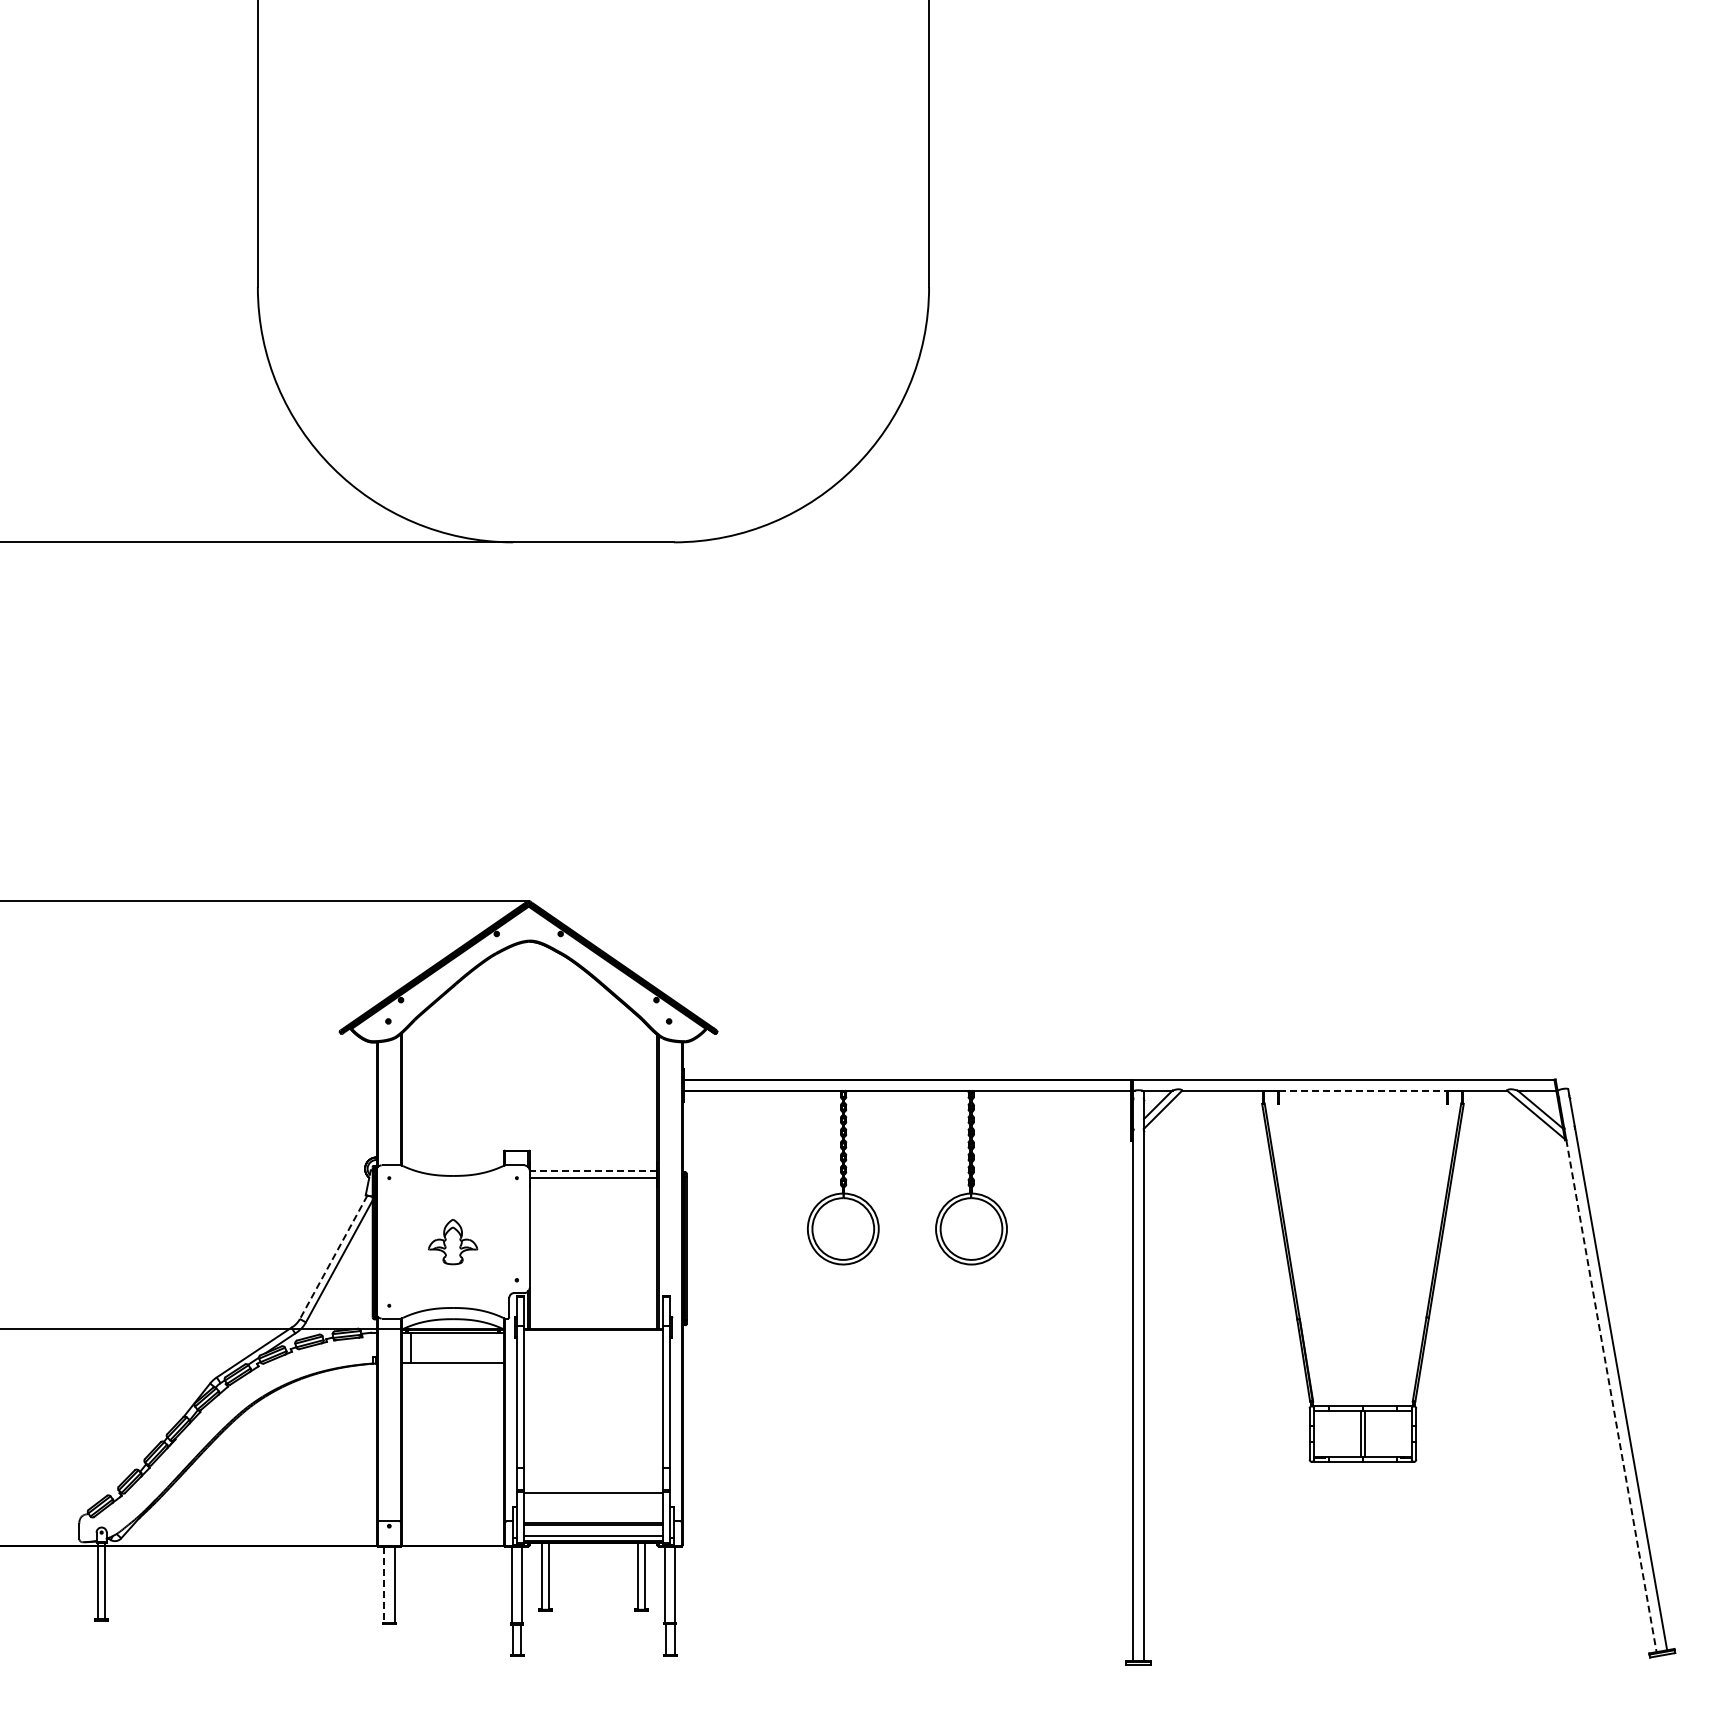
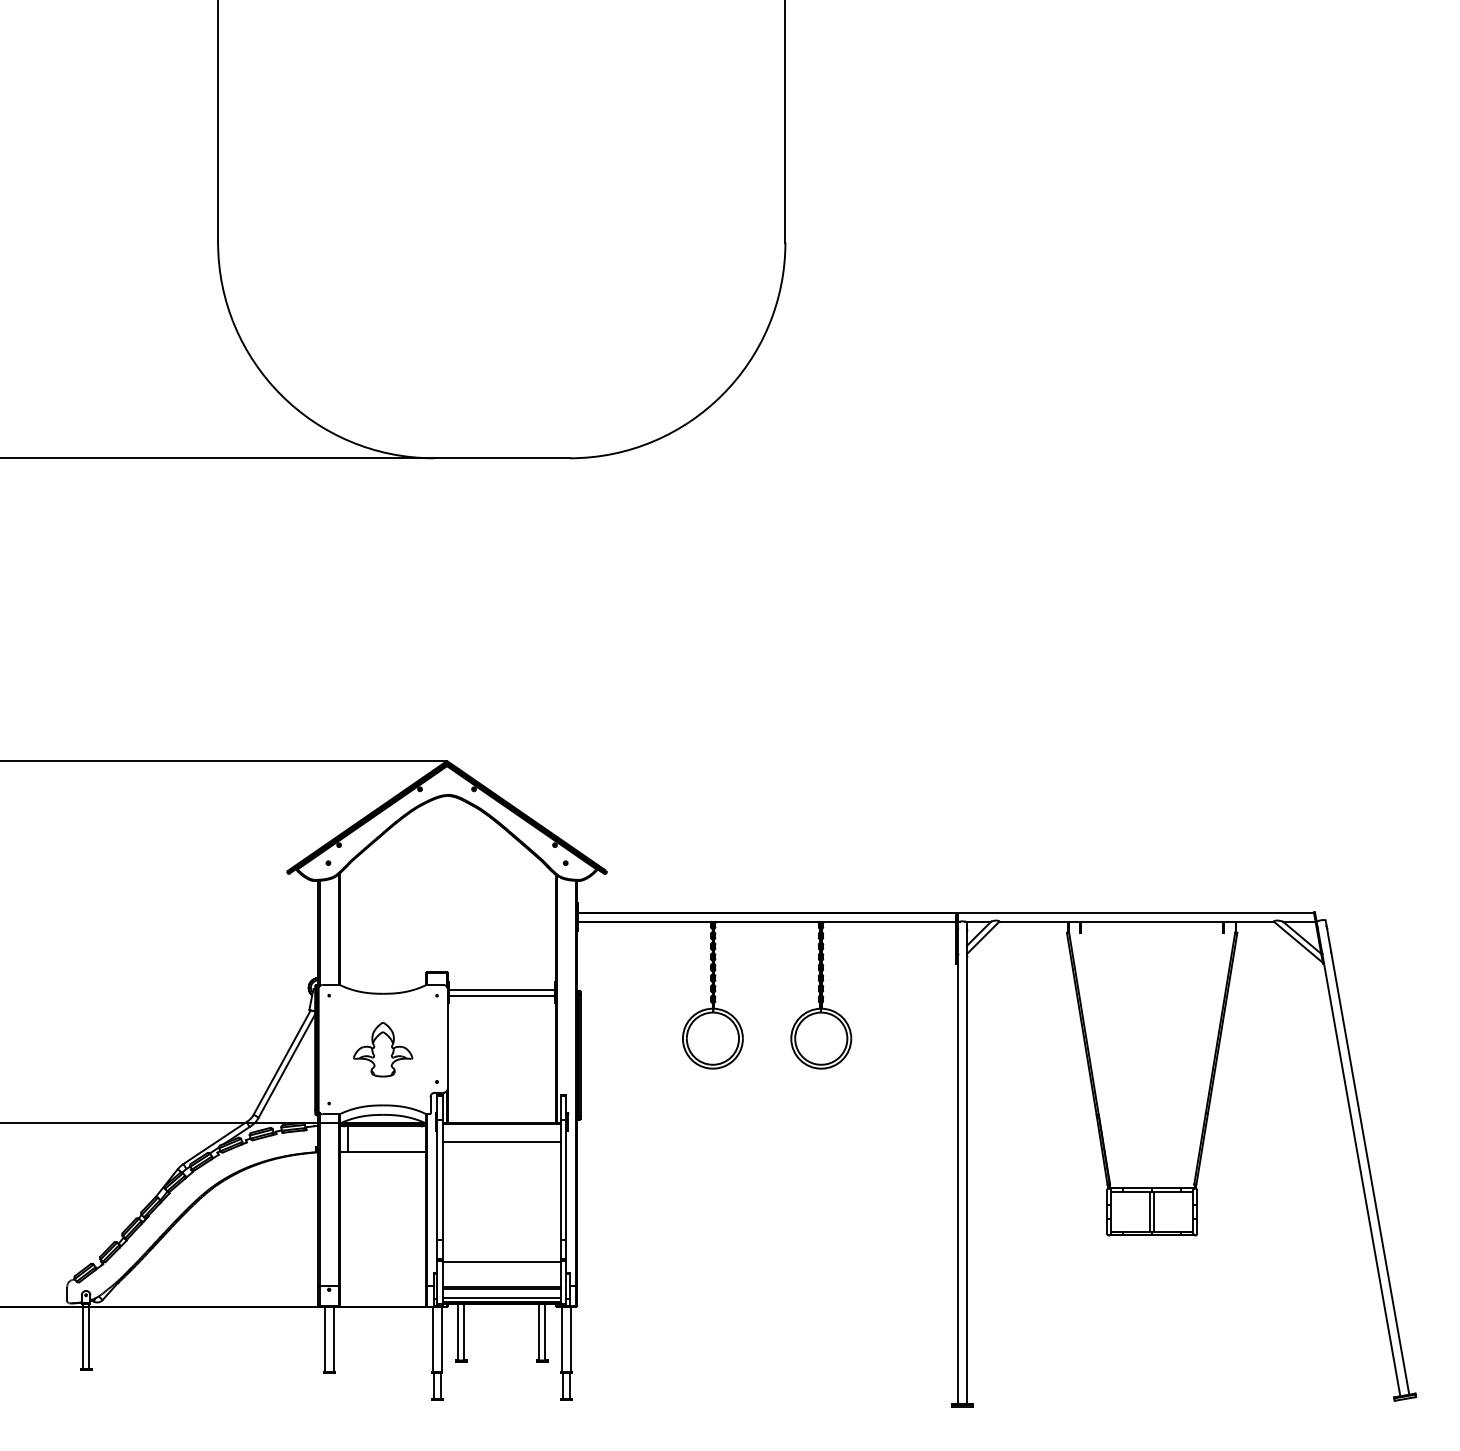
line: (1363, 1090) -> (1152, 921), dashed -> solid
line: (592, 1171) -> (500, 990), dashed -> solid
part: (452, 1241) -> (382, 1049), size x1.43
line: (333, 1257) -> (282, 1062), dashed -> solid
line: (593, 1351) -> (501, 1142), added
line: (1611, 1396) -> (1362, 1180), dashed -> solid
line: (383, 1585) -> (324, 1339), dashed -> solid

